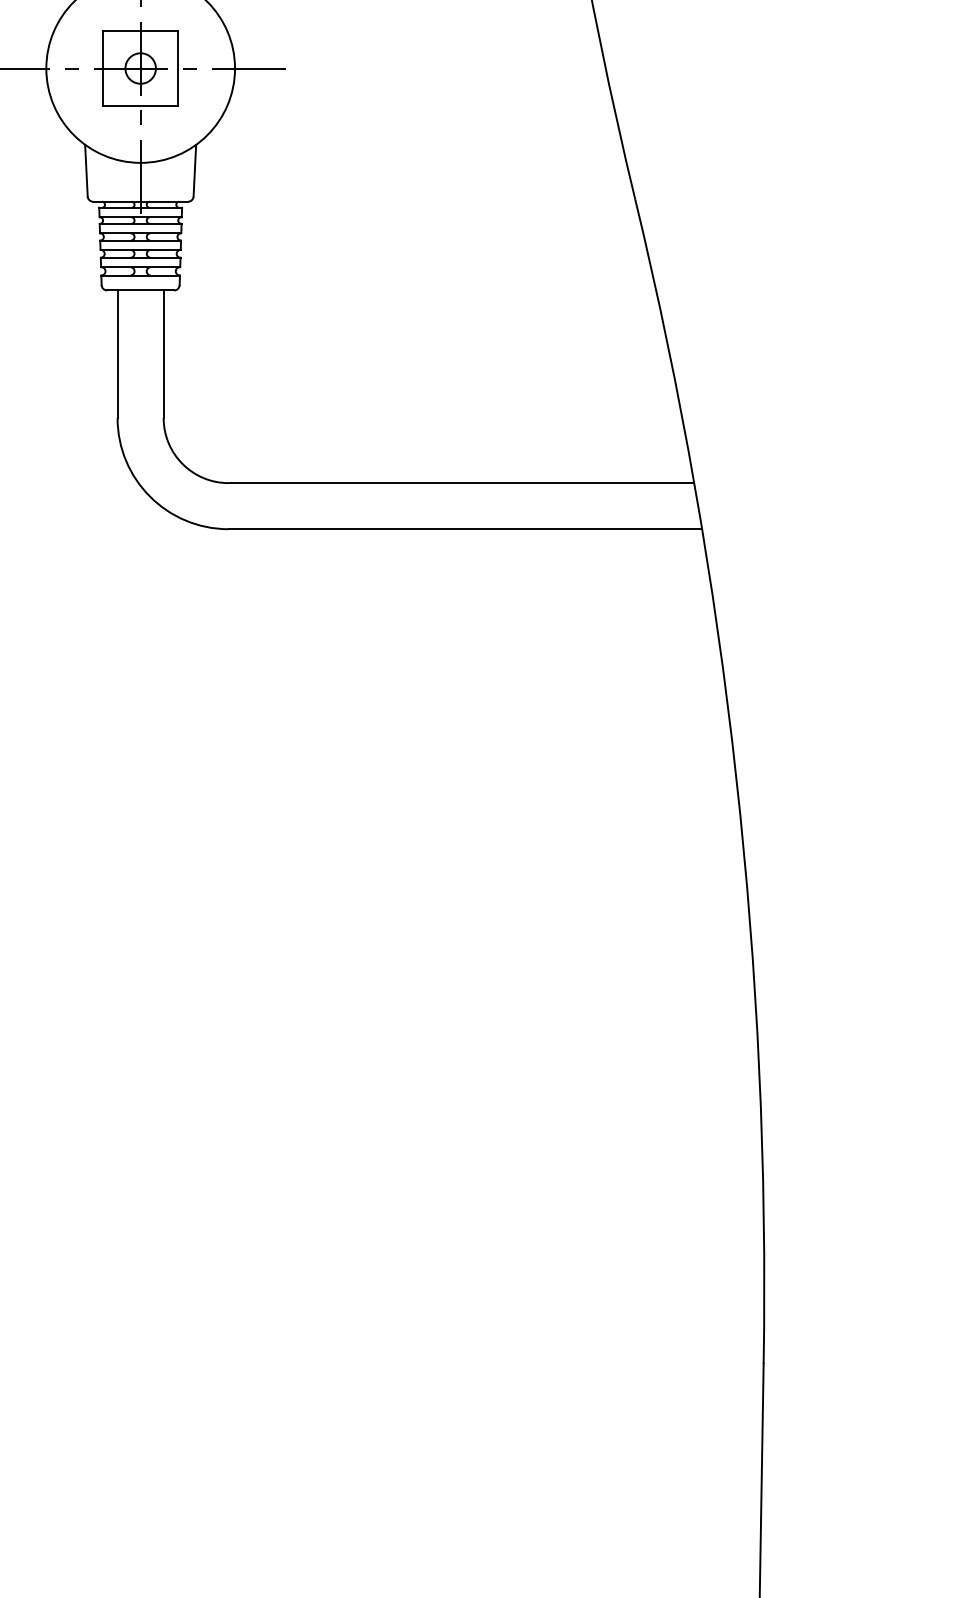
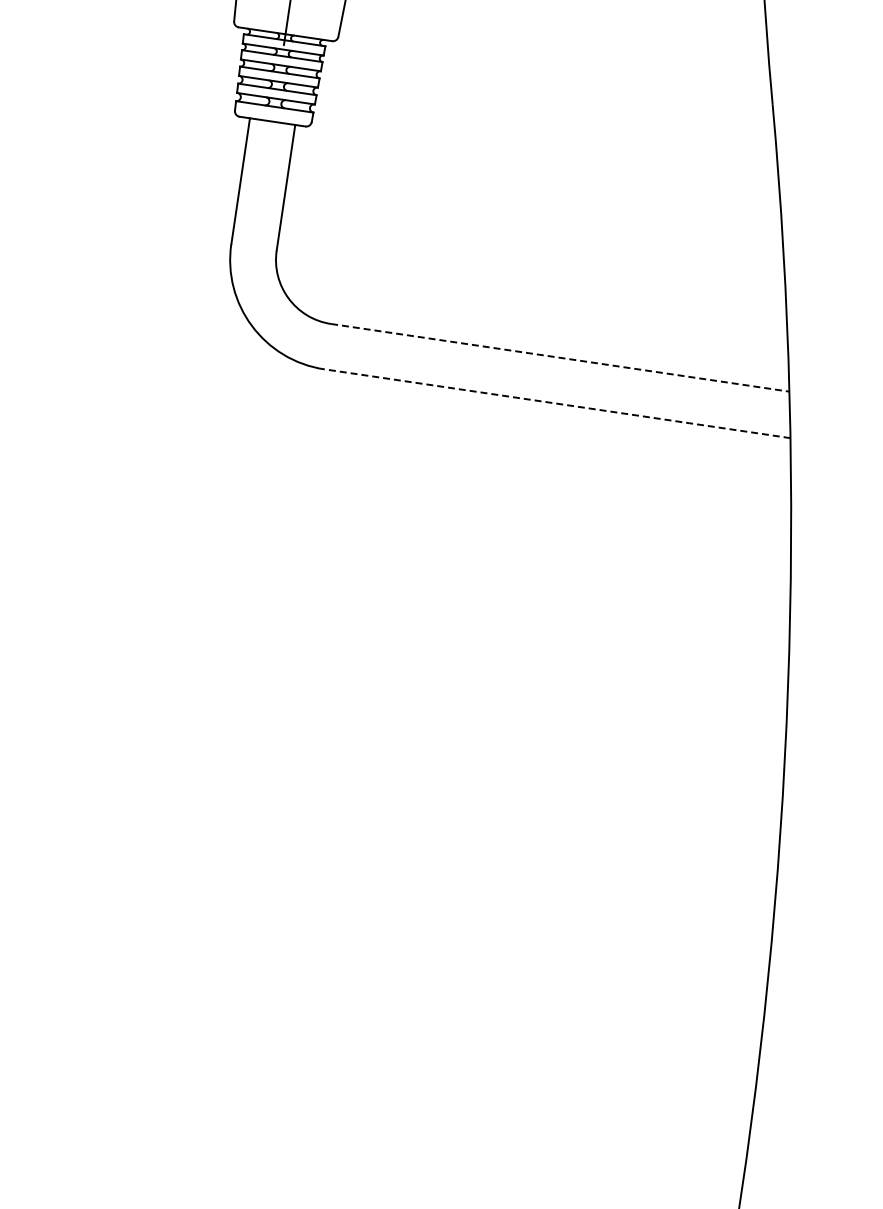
line: (461, 483) -> (560, 358), solid -> dashed
line: (465, 529) -> (557, 404), solid -> dashed

